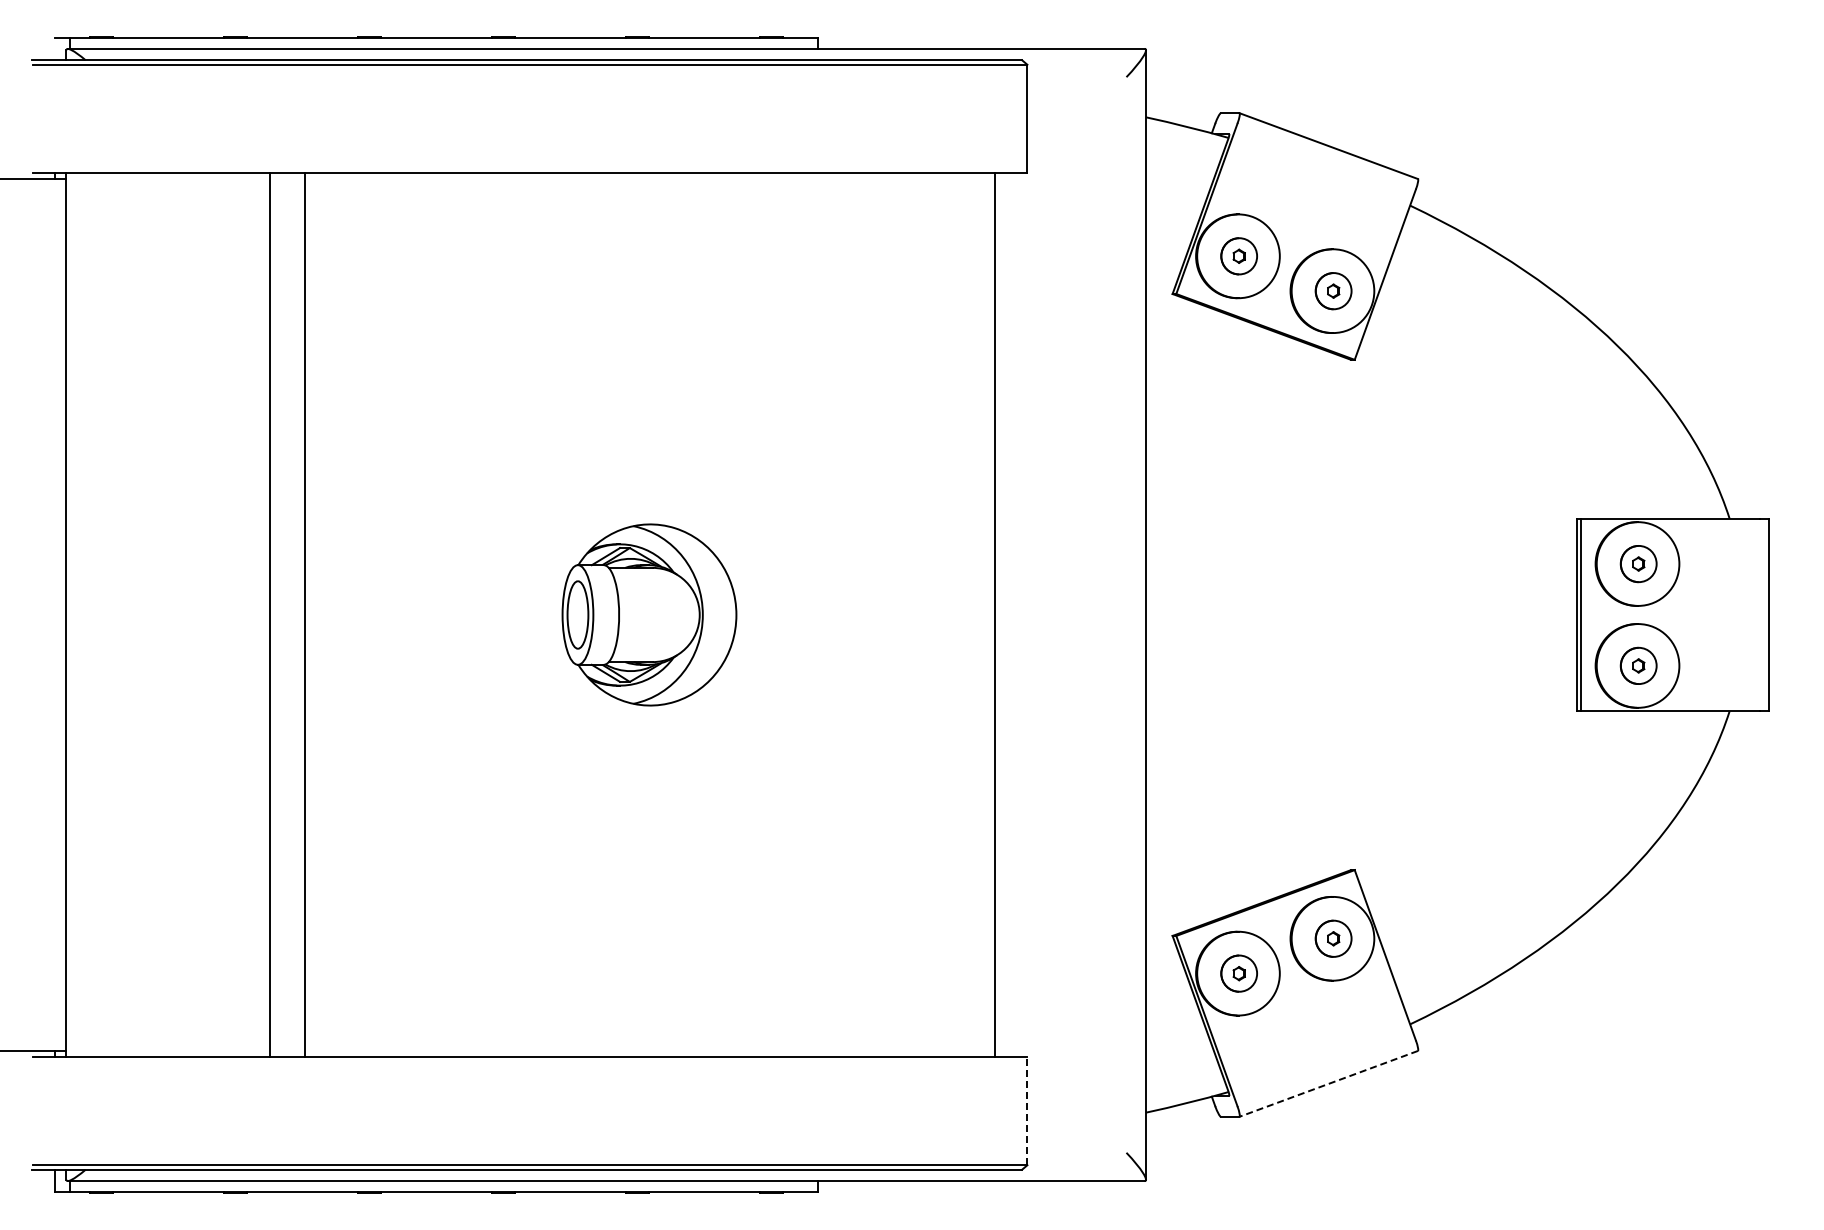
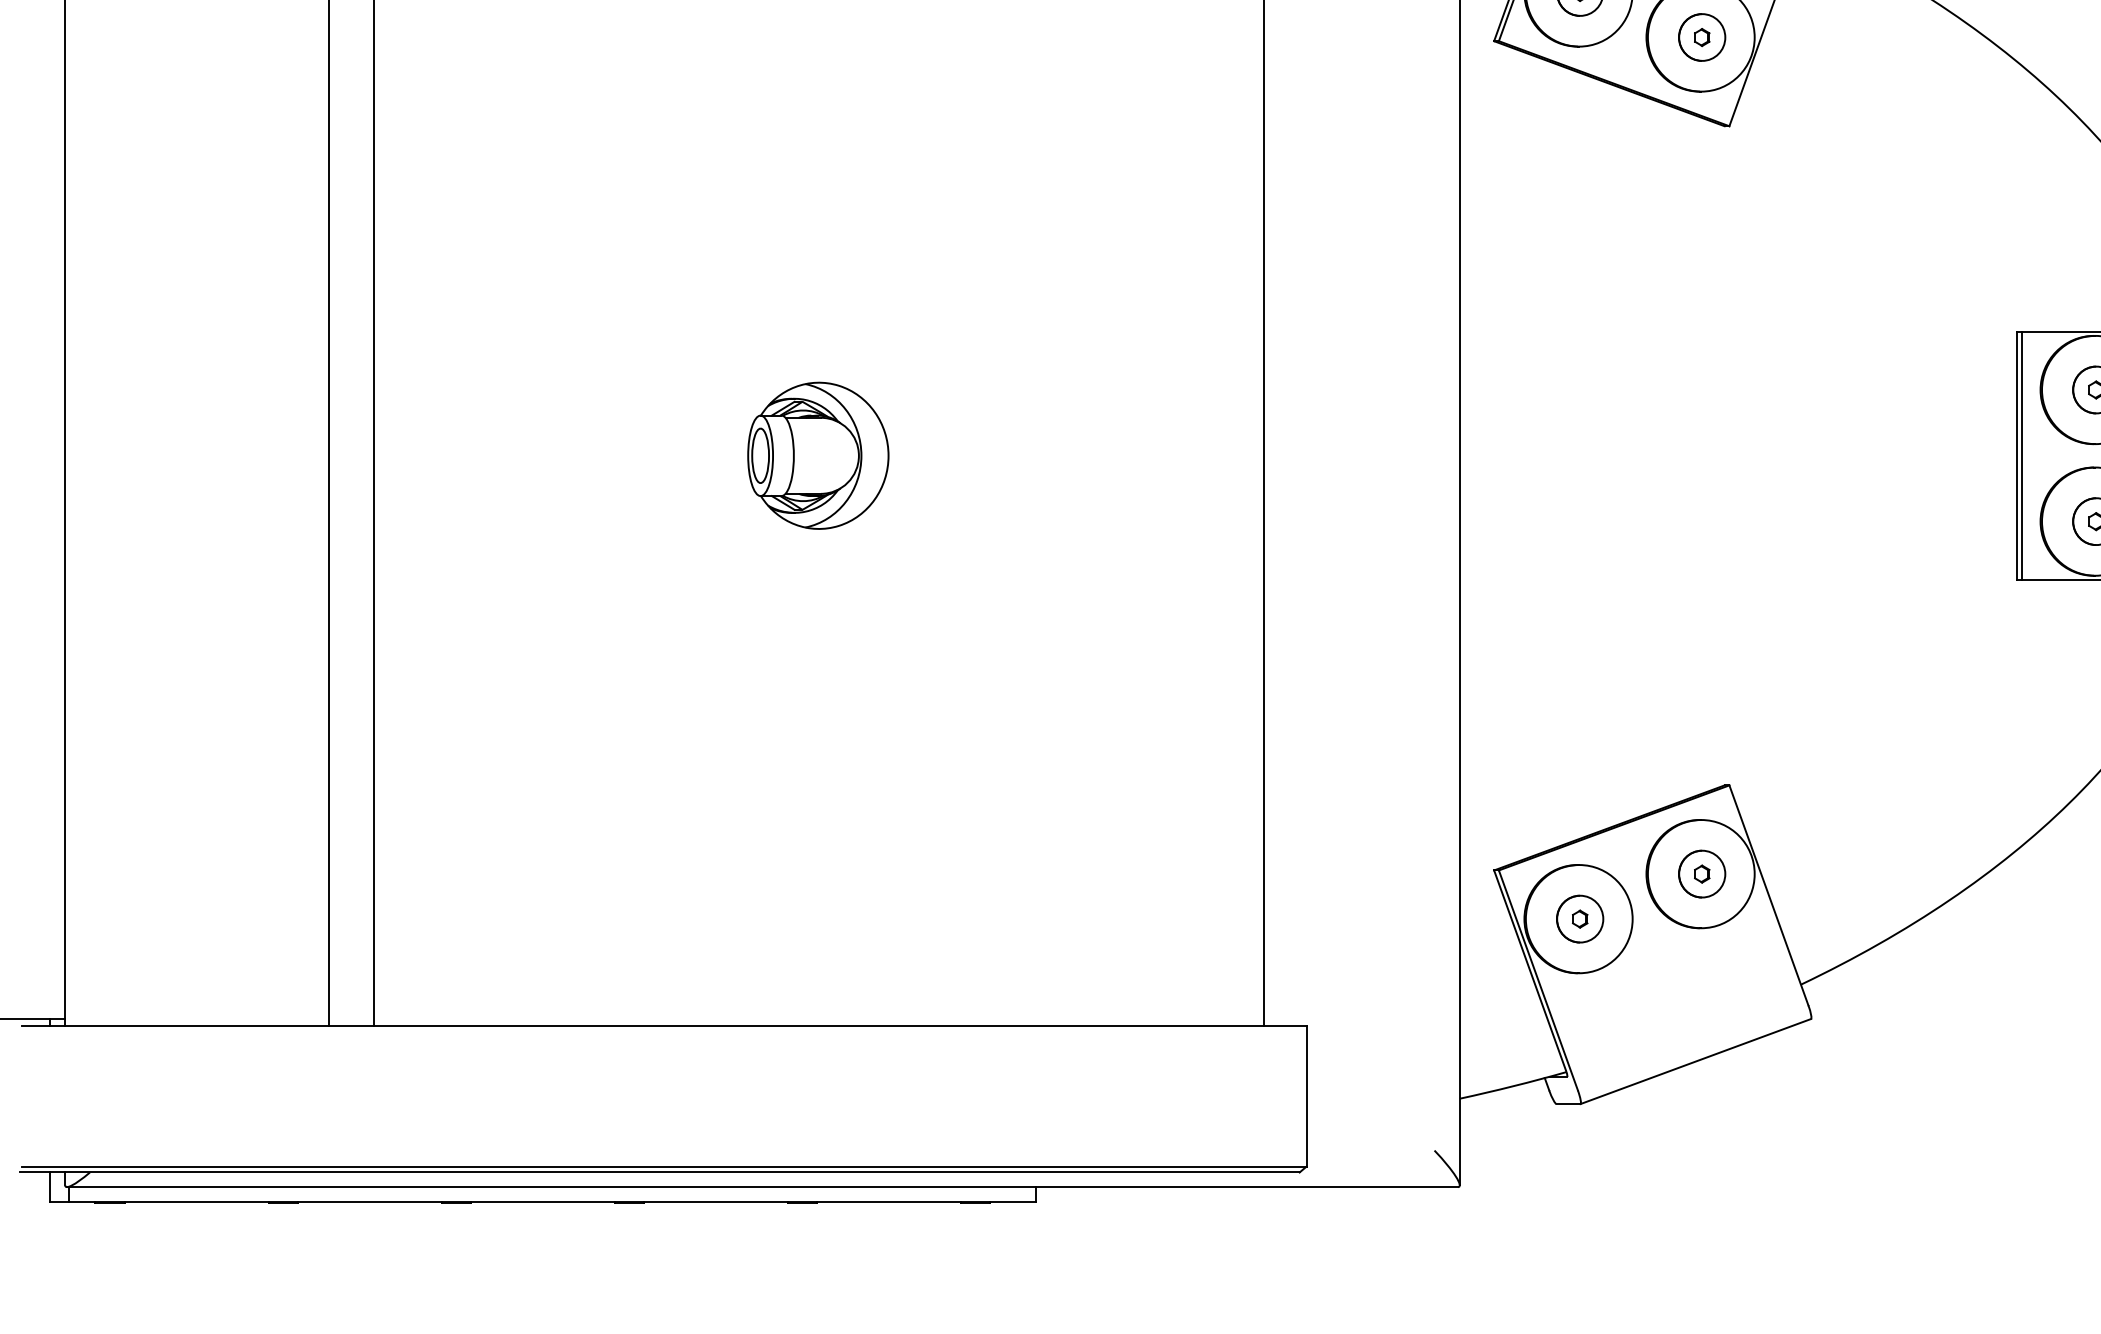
part: (649, 614) -> (818, 455), size x0.62
line: (1328, 1084) -> (1695, 1062), dashed -> solid
line: (1027, 1110) -> (1306, 1095), dashed -> solid

